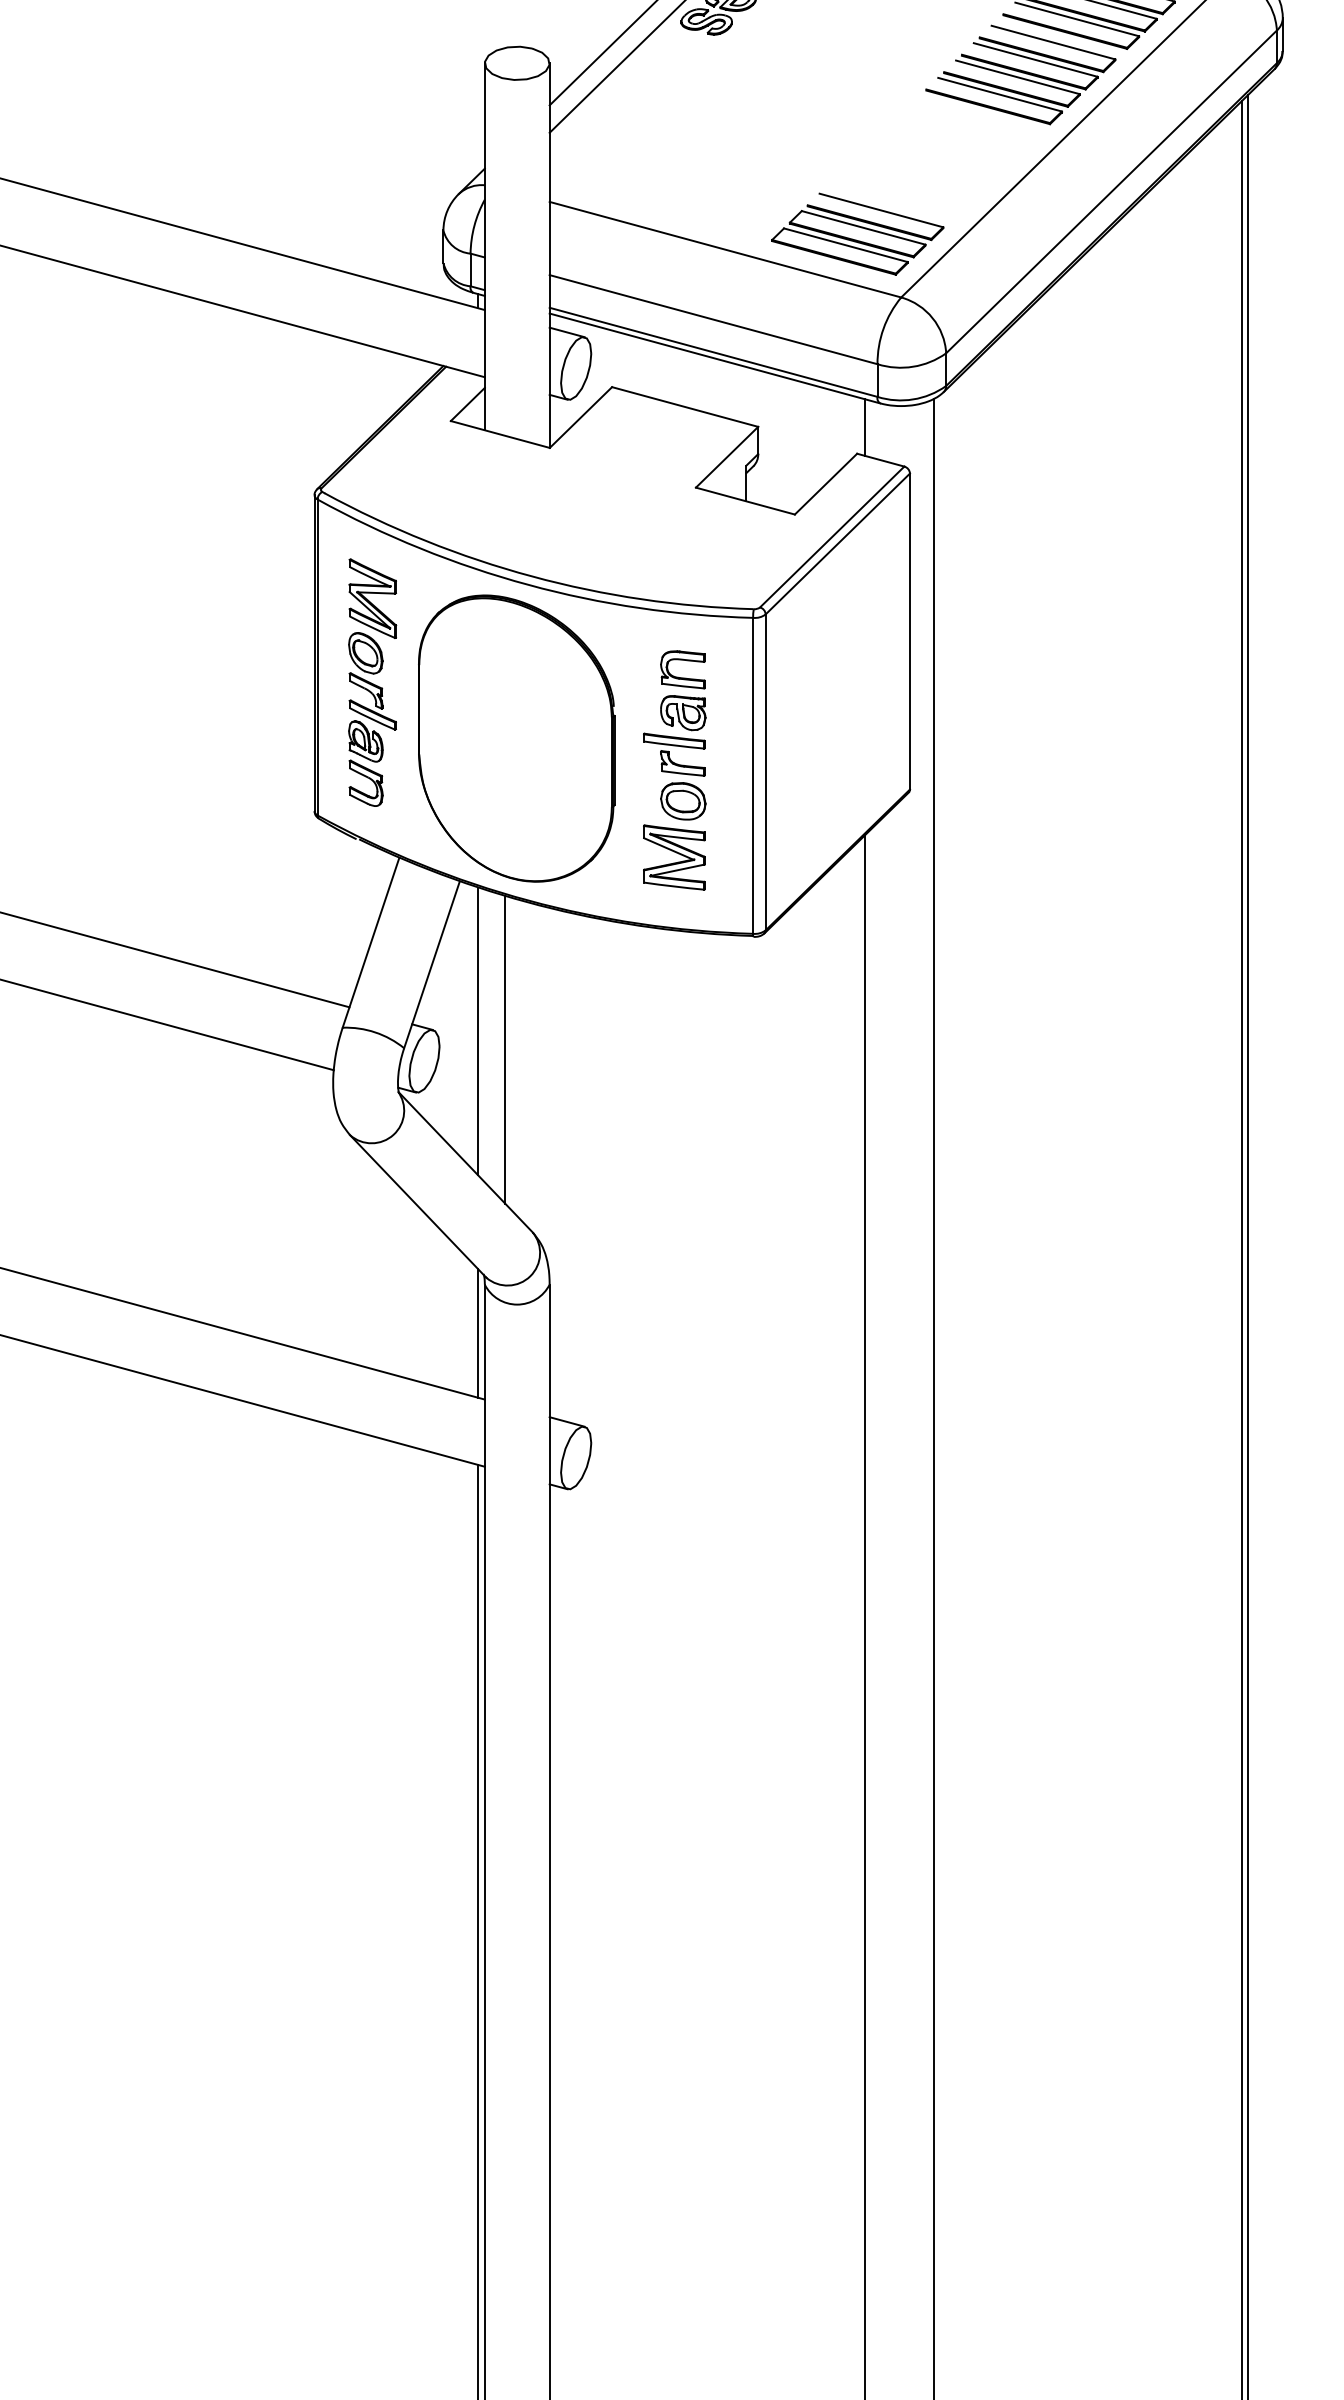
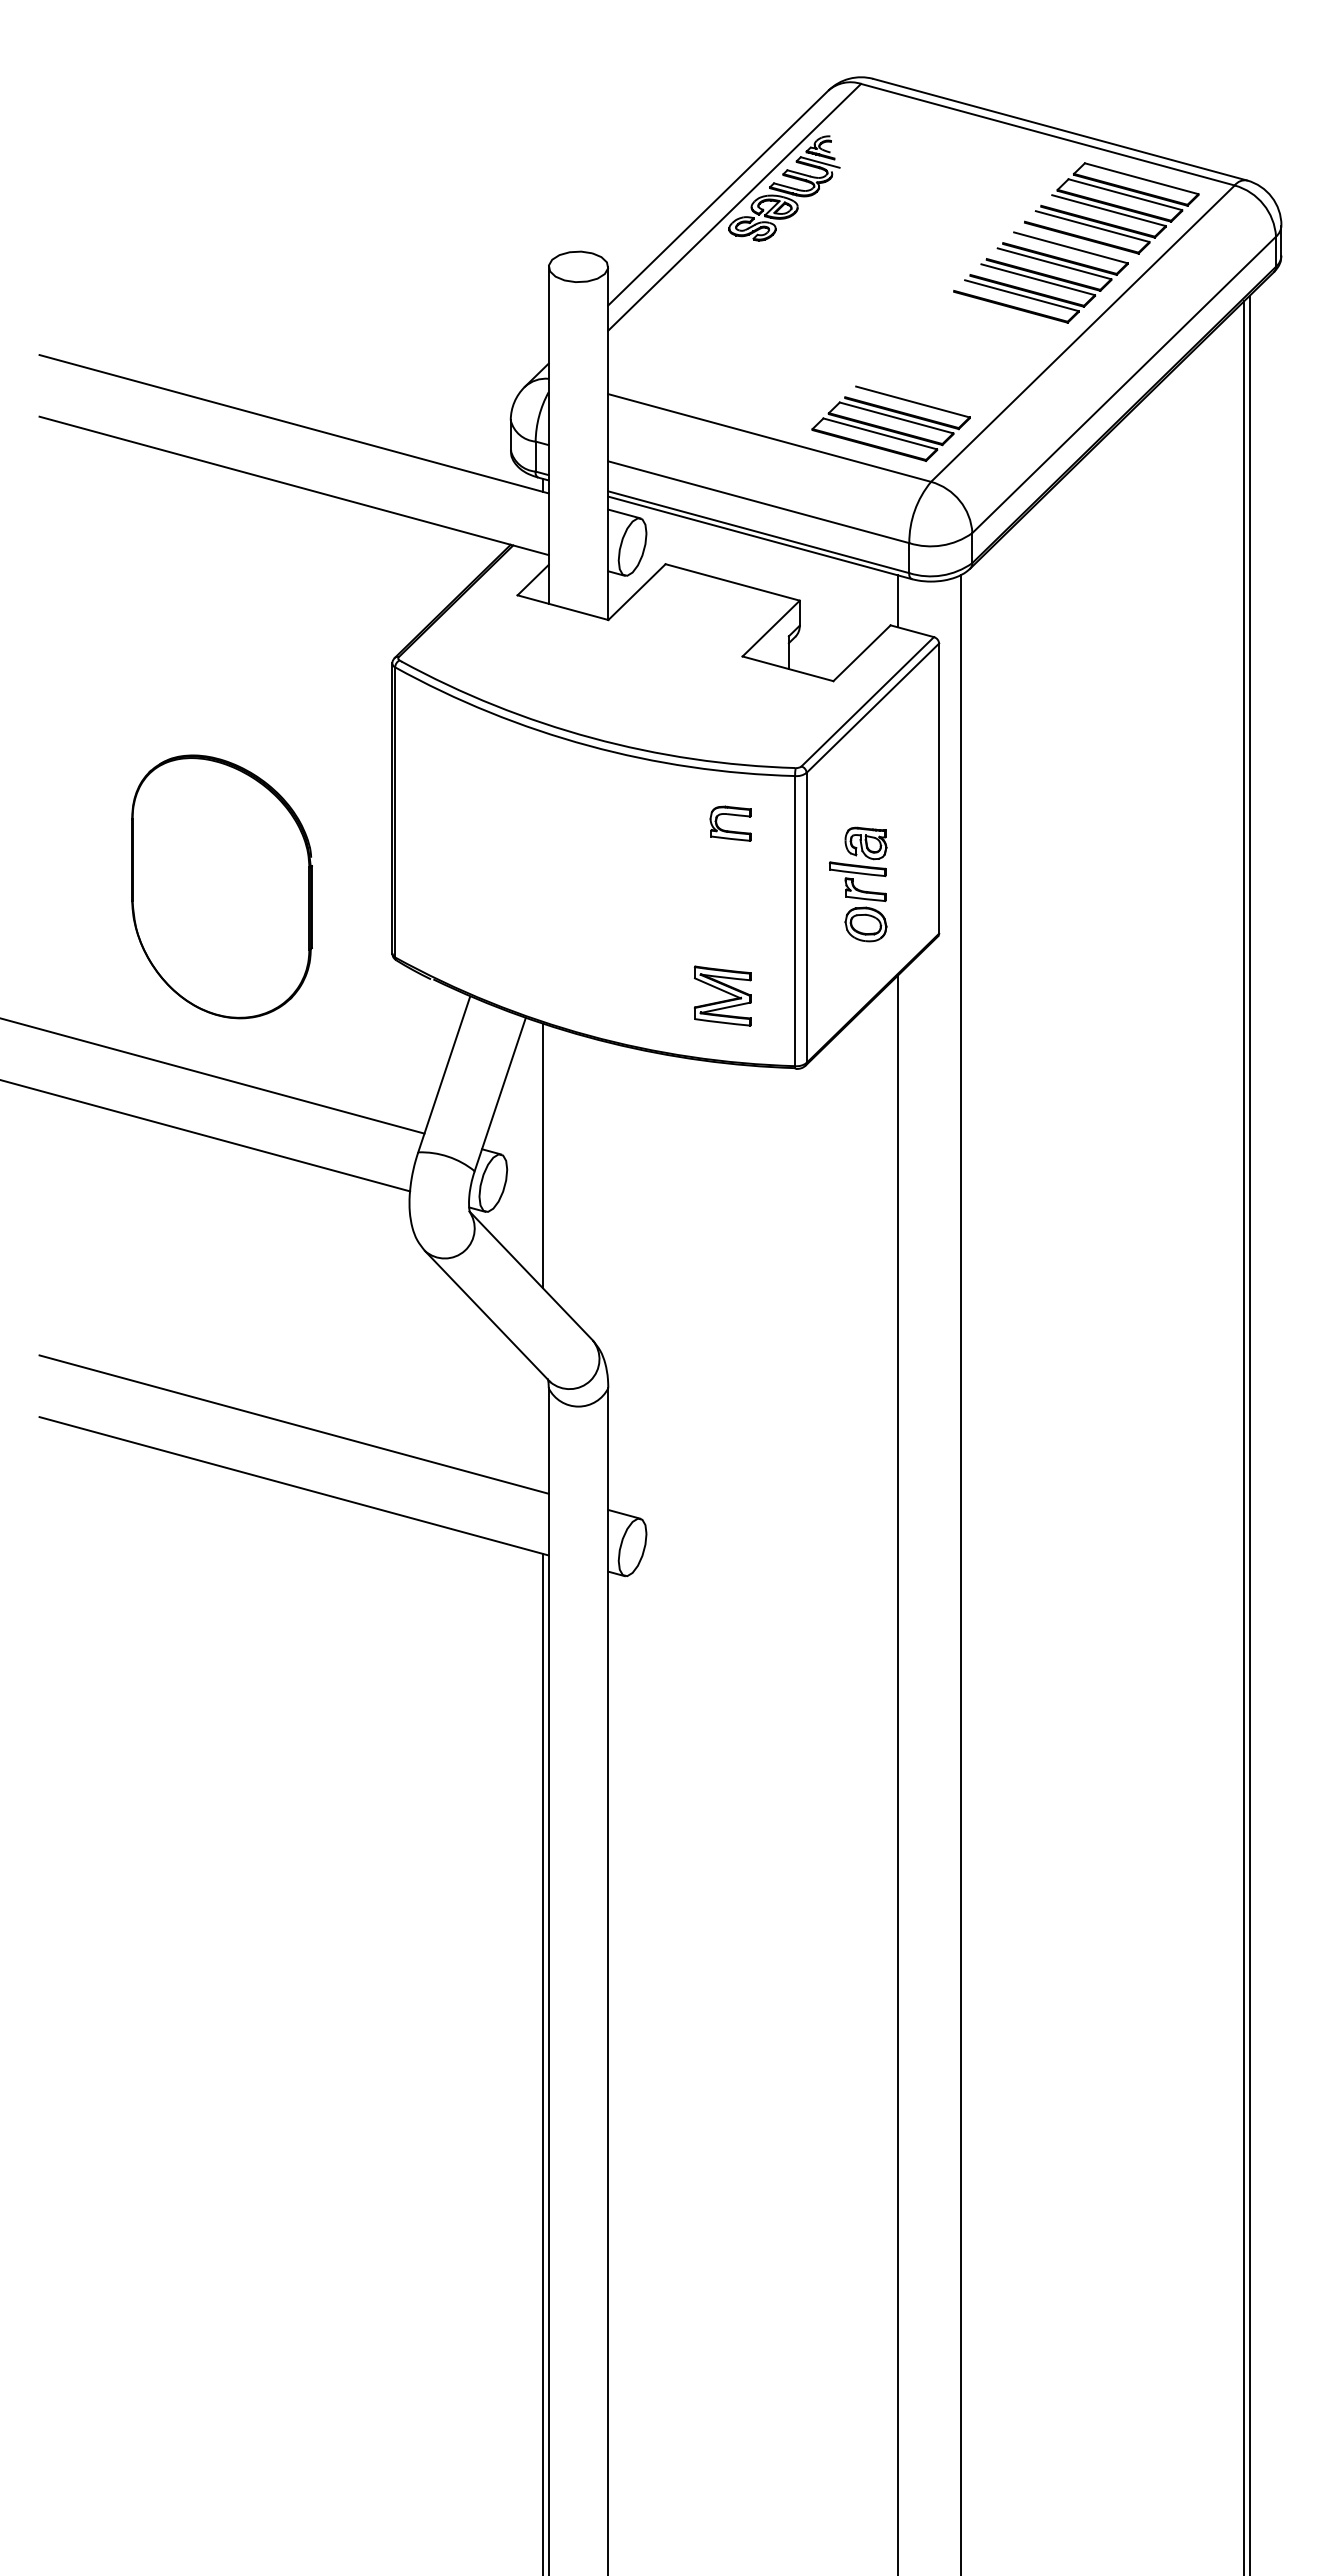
part: (372, 682) -> (445, 835), removed
part: (516, 738) -> (221, 886), moved
part: (675, 757) -> (858, 884), moved
line: (505, 1049) -> (567, 1172), removed
line: (478, 1333) -> (542, 1433), removed

